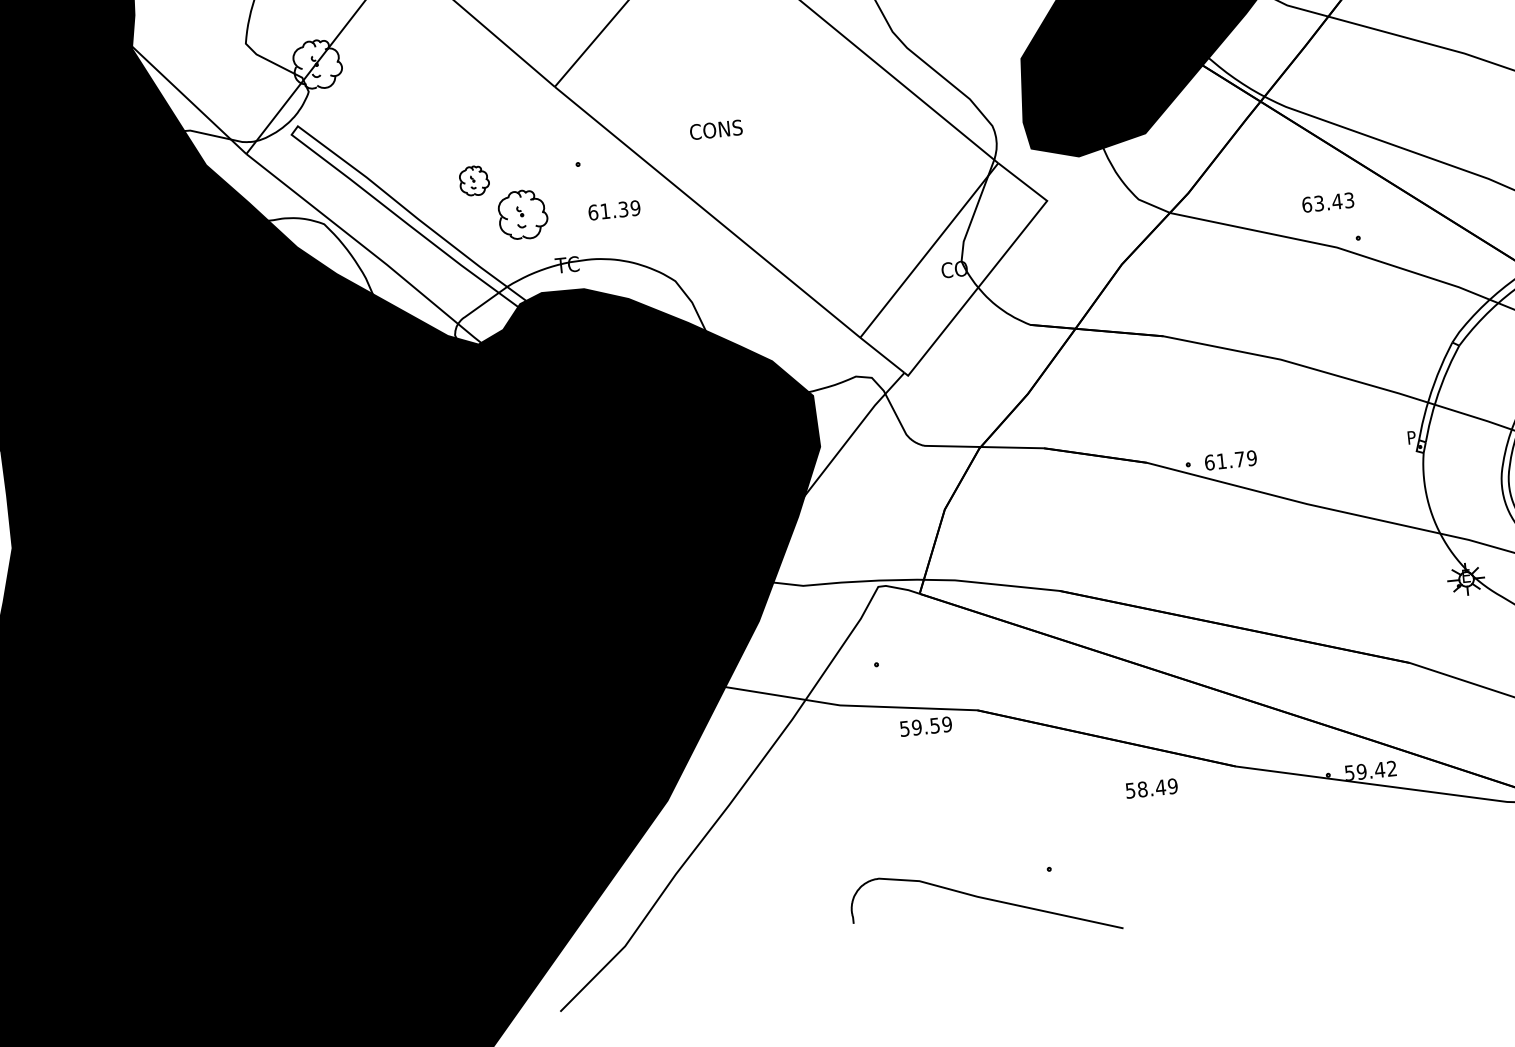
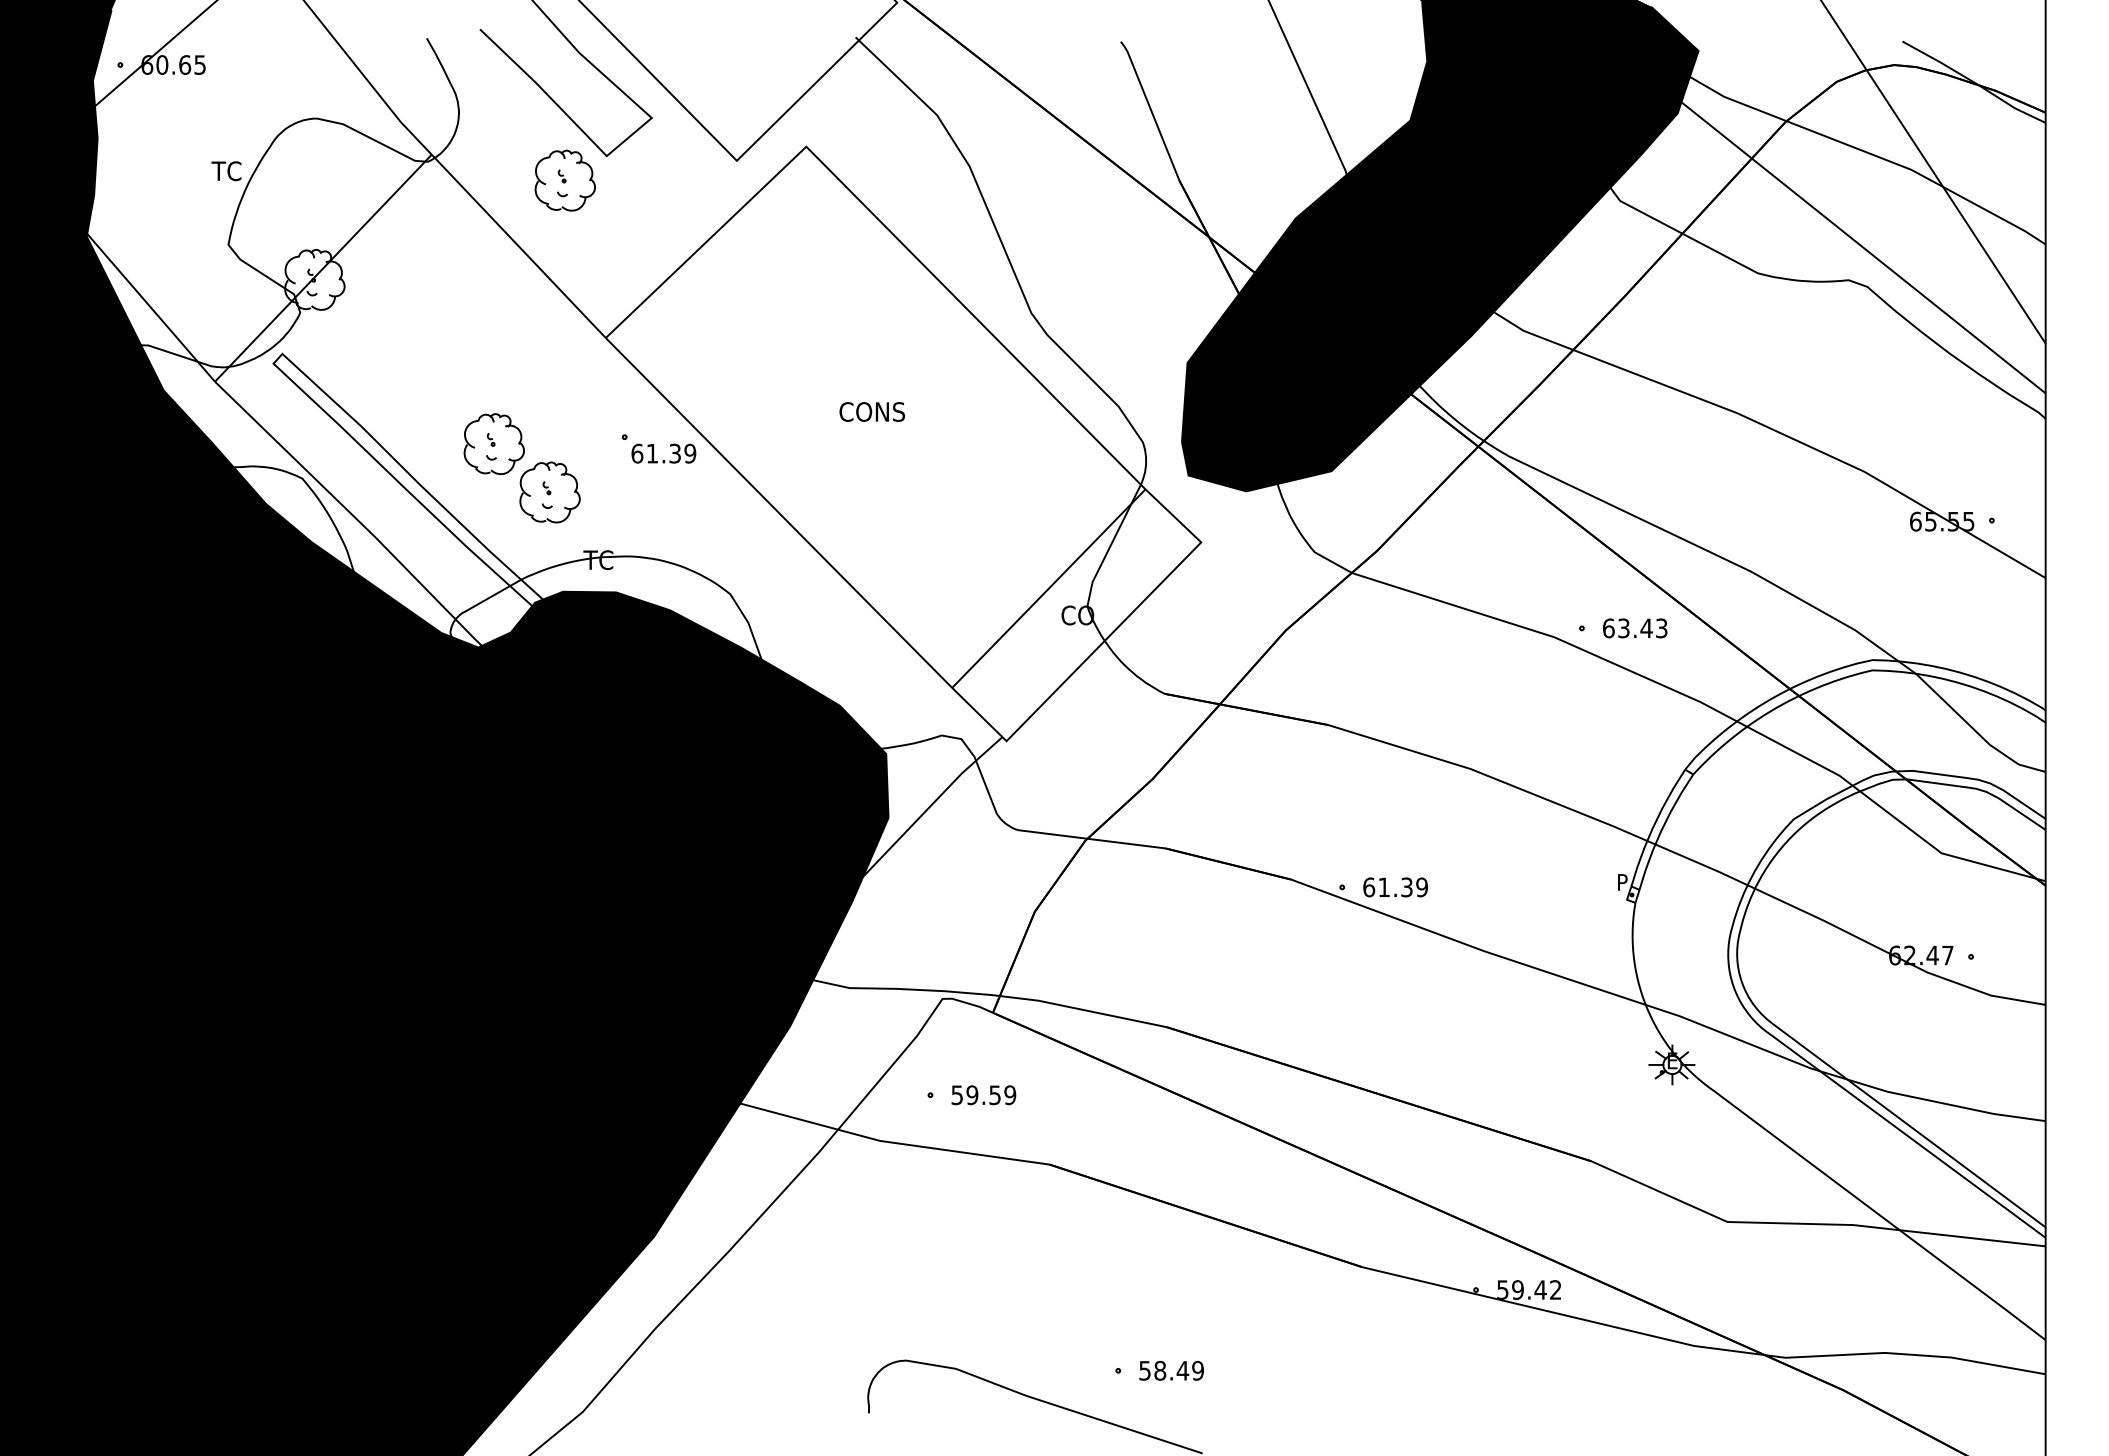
text: (715, 129) -> (871, 411), moved
part: (473, 181) -> (493, 444), size x1.67
text: (1328, 202) -> (1635, 628), moved
text: (614, 210) -> (663, 453), moved
text: (1239, 459) -> (1406, 887), 61.79 -> 61.39
text: (925, 726) -> (983, 1095), moved
text: (1151, 788) -> (1171, 1370), moved

